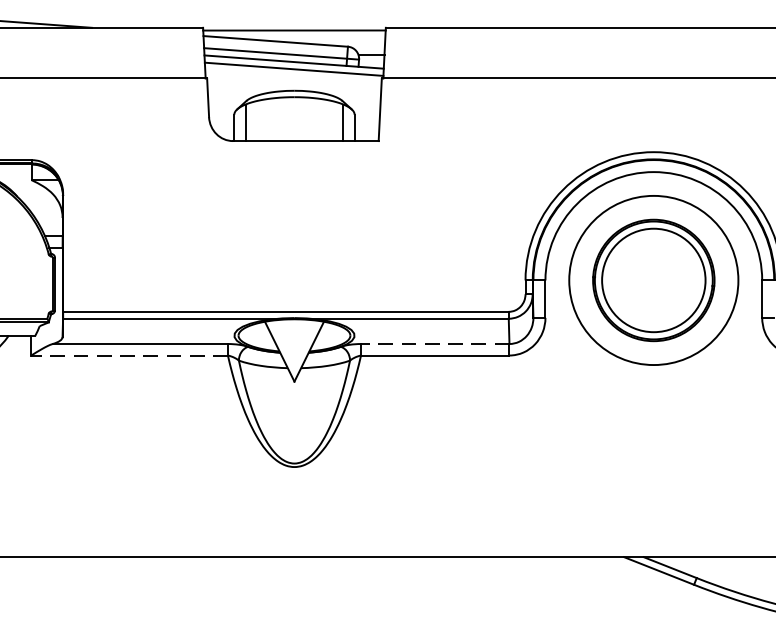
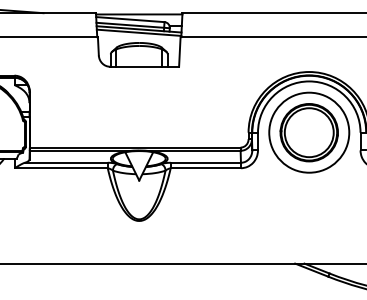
line: (434, 343) -> (205, 162), dashed -> solid
line: (130, 356) -> (61, 168), dashed -> solid

